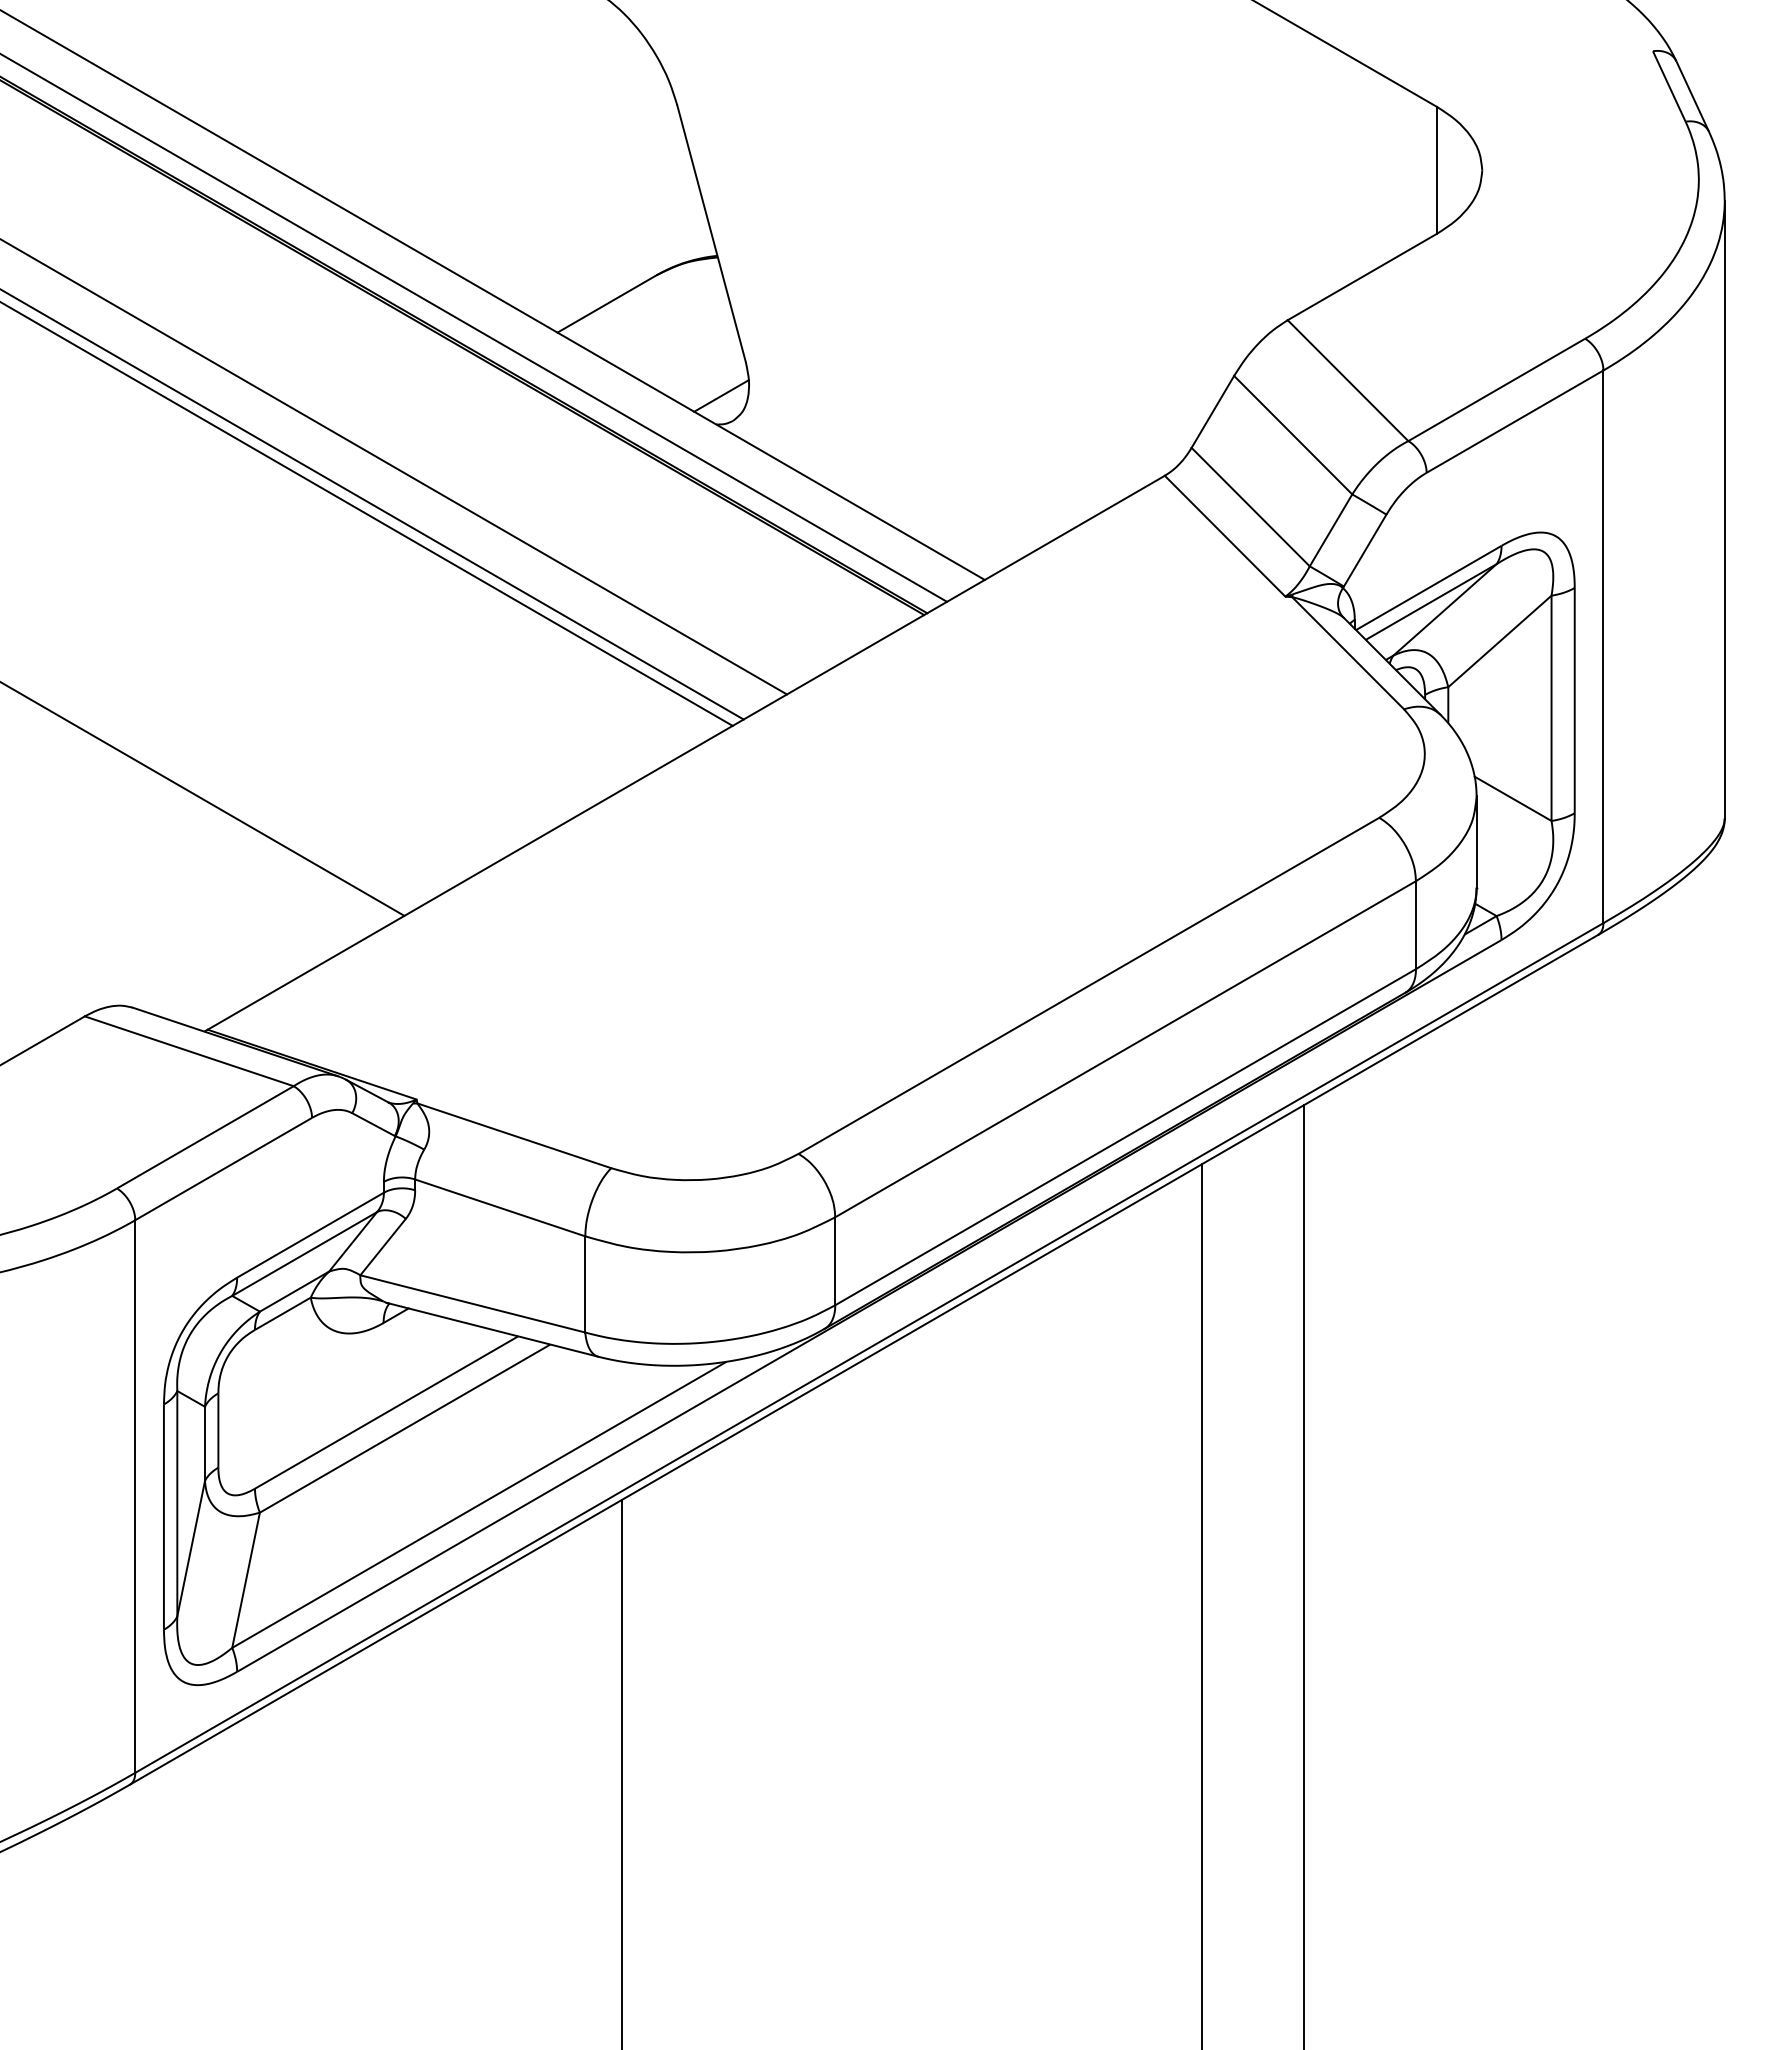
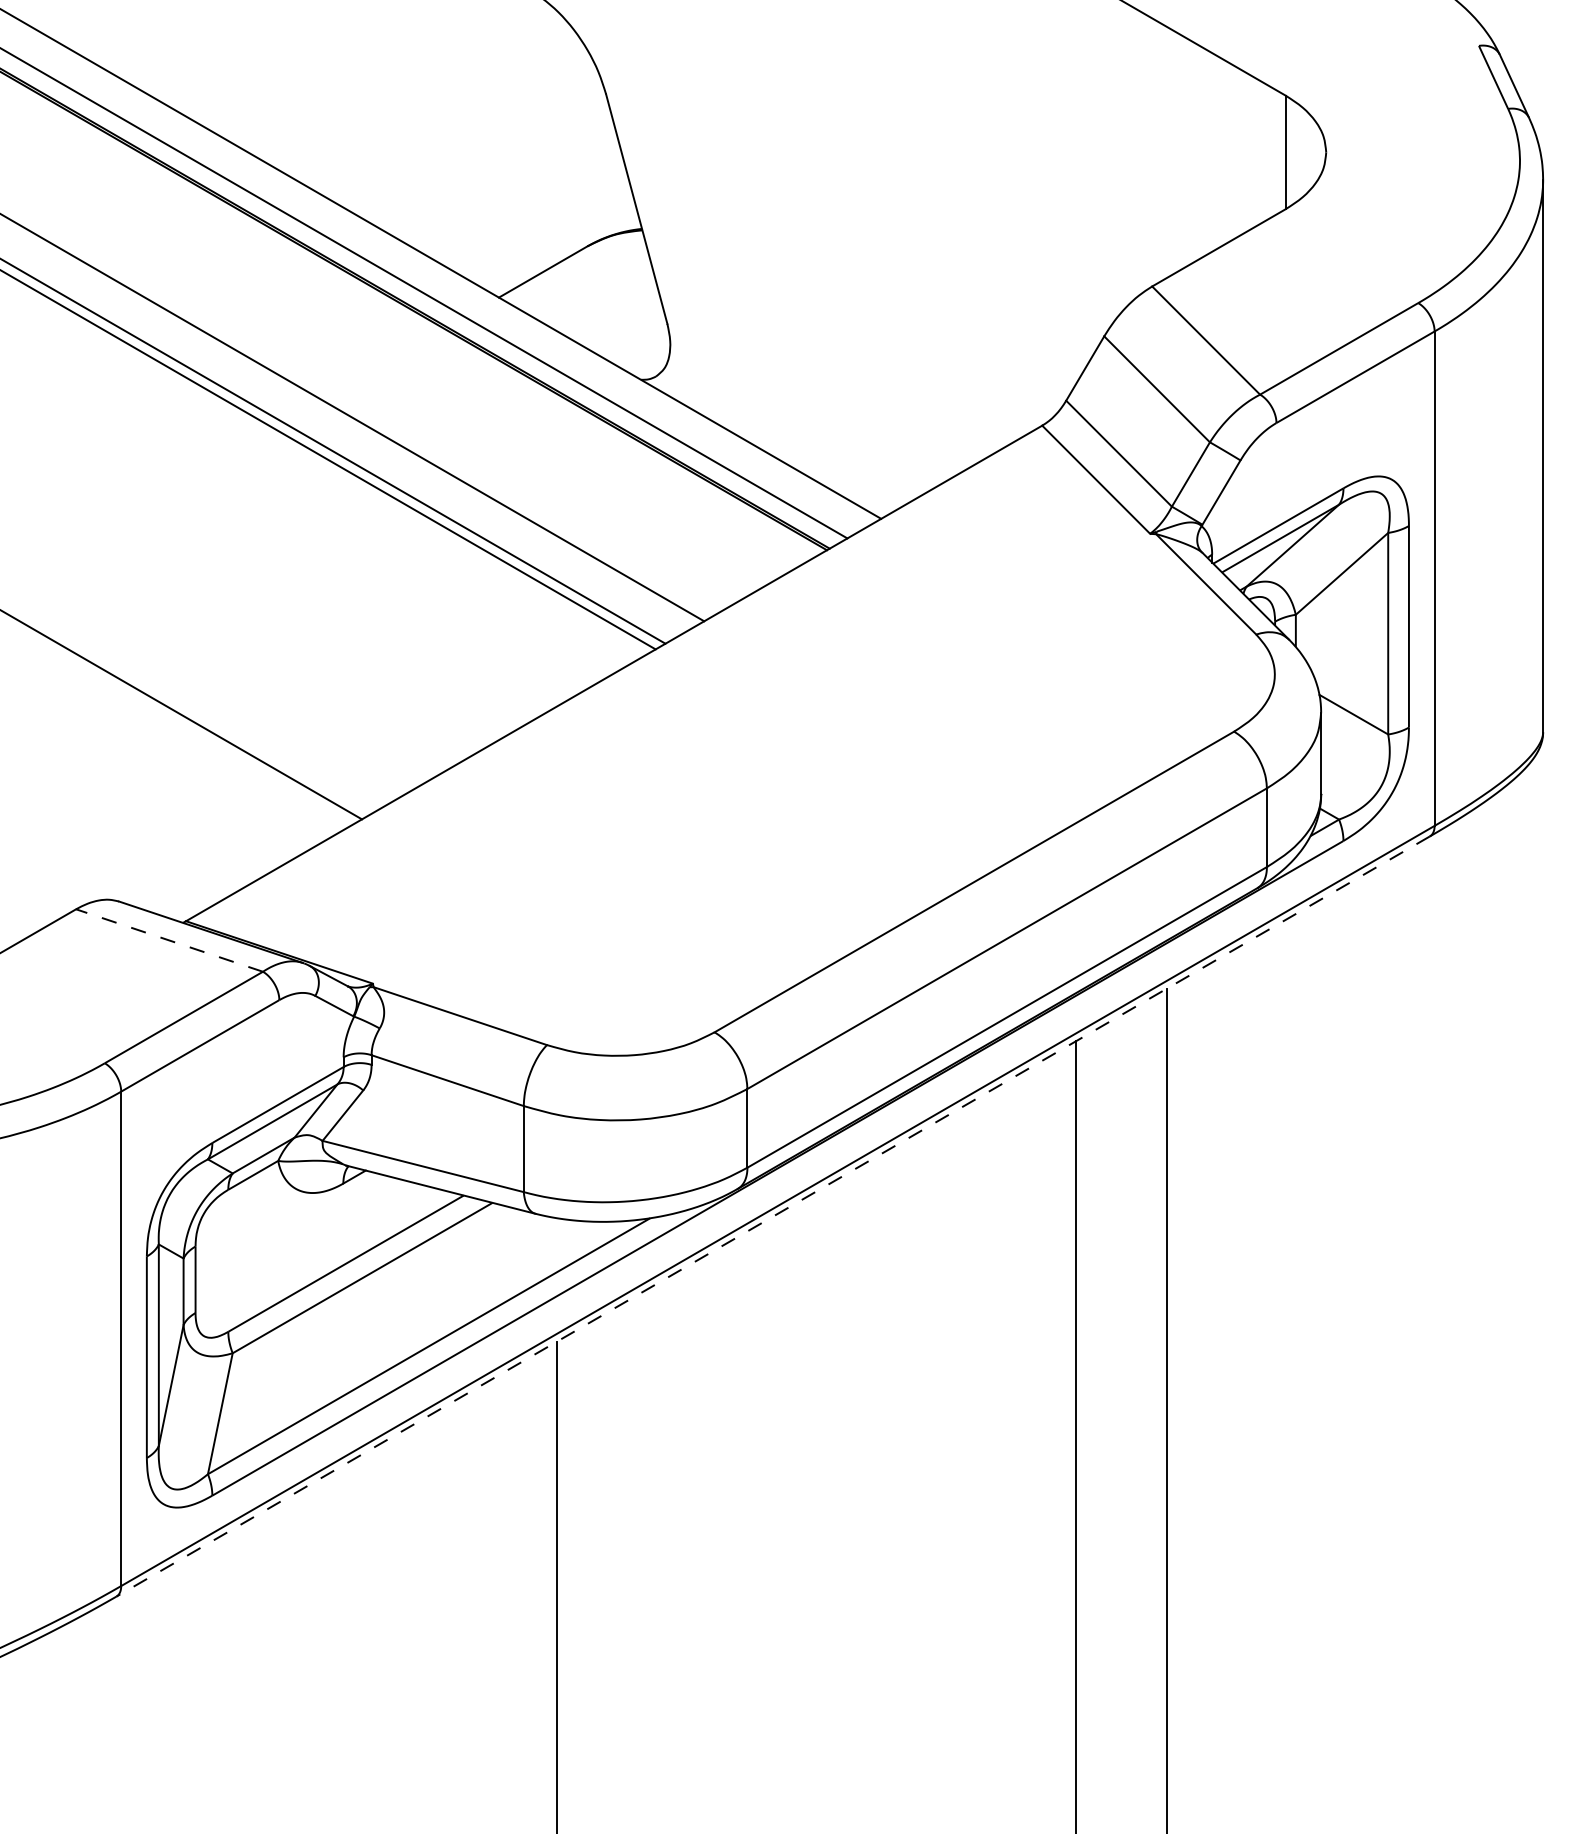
line: (721, 395) -> (645, 353), removed
line: (188, 1051) -> (168, 940), solid -> dashed
line: (863, 1360) -> (772, 1217), solid -> dashed

